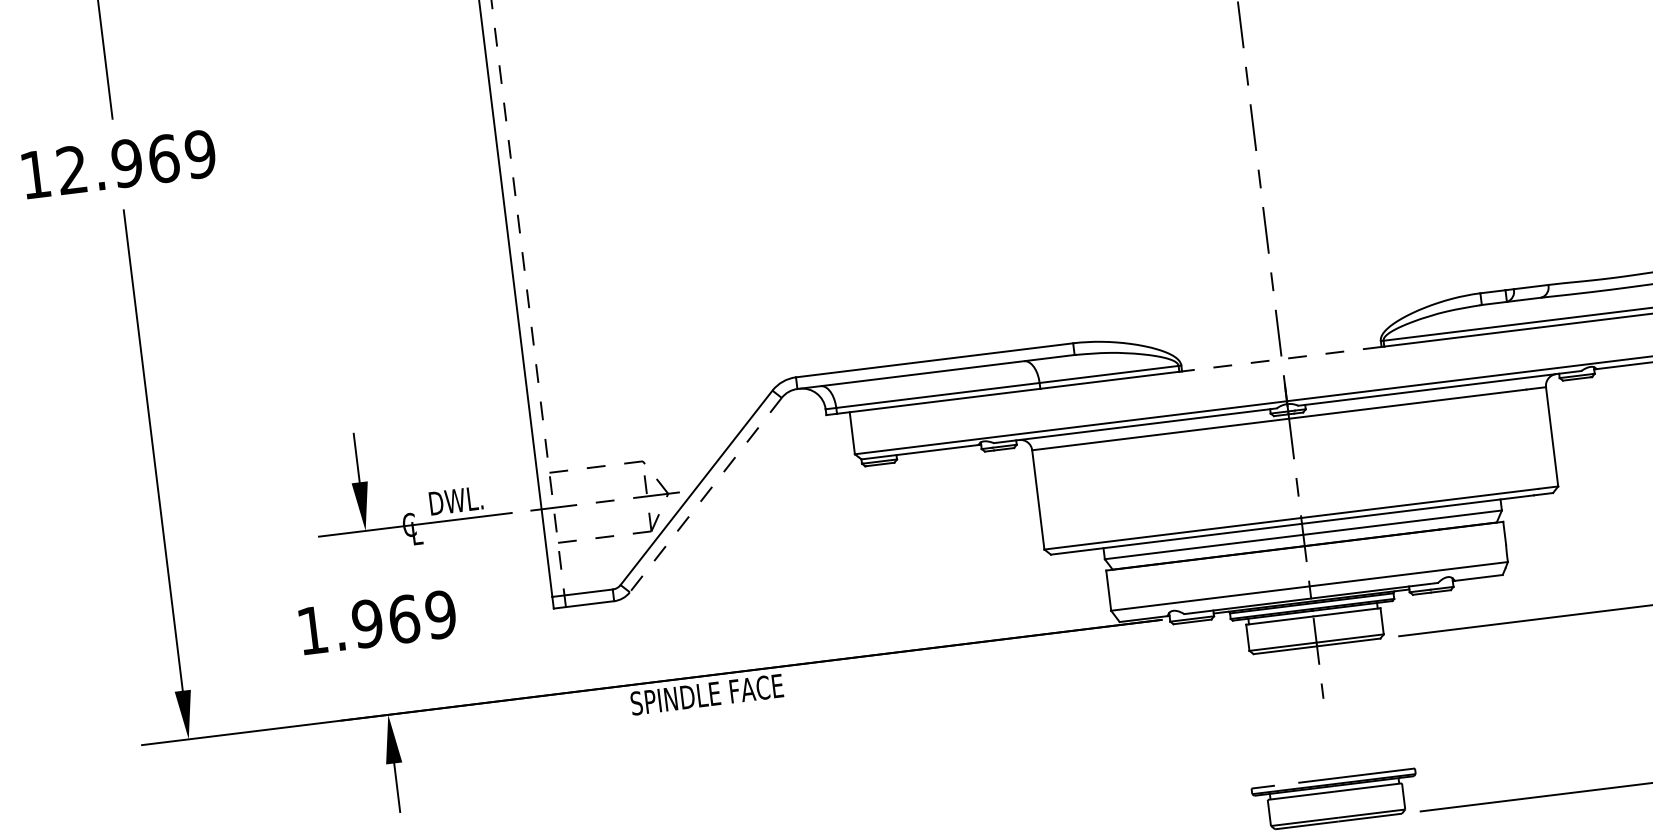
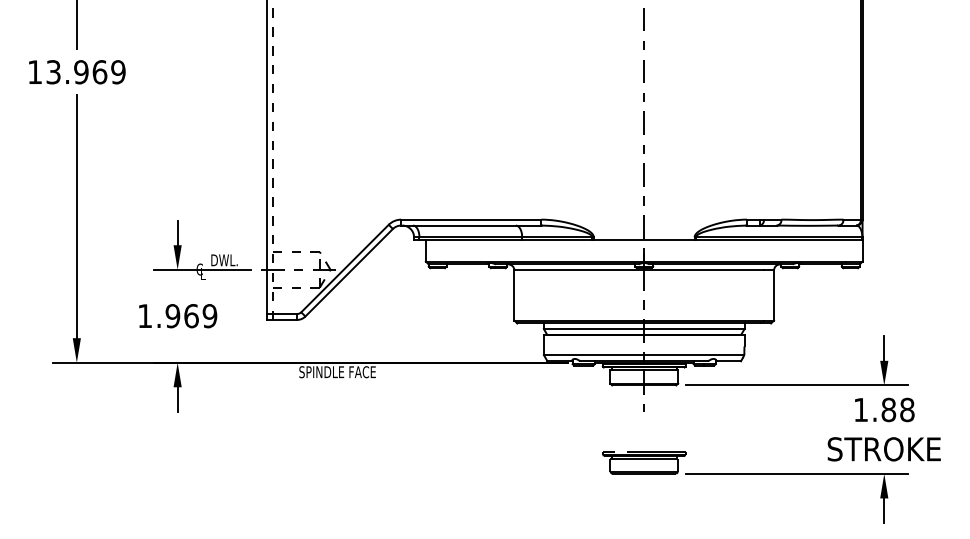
text: (72, 170) -> (53, 72), 12.969 -> 13.969
line: (1280, 359) -> (643, 240), dashed -> solid
line: (706, 494) -> (349, 272), dashed -> solid

